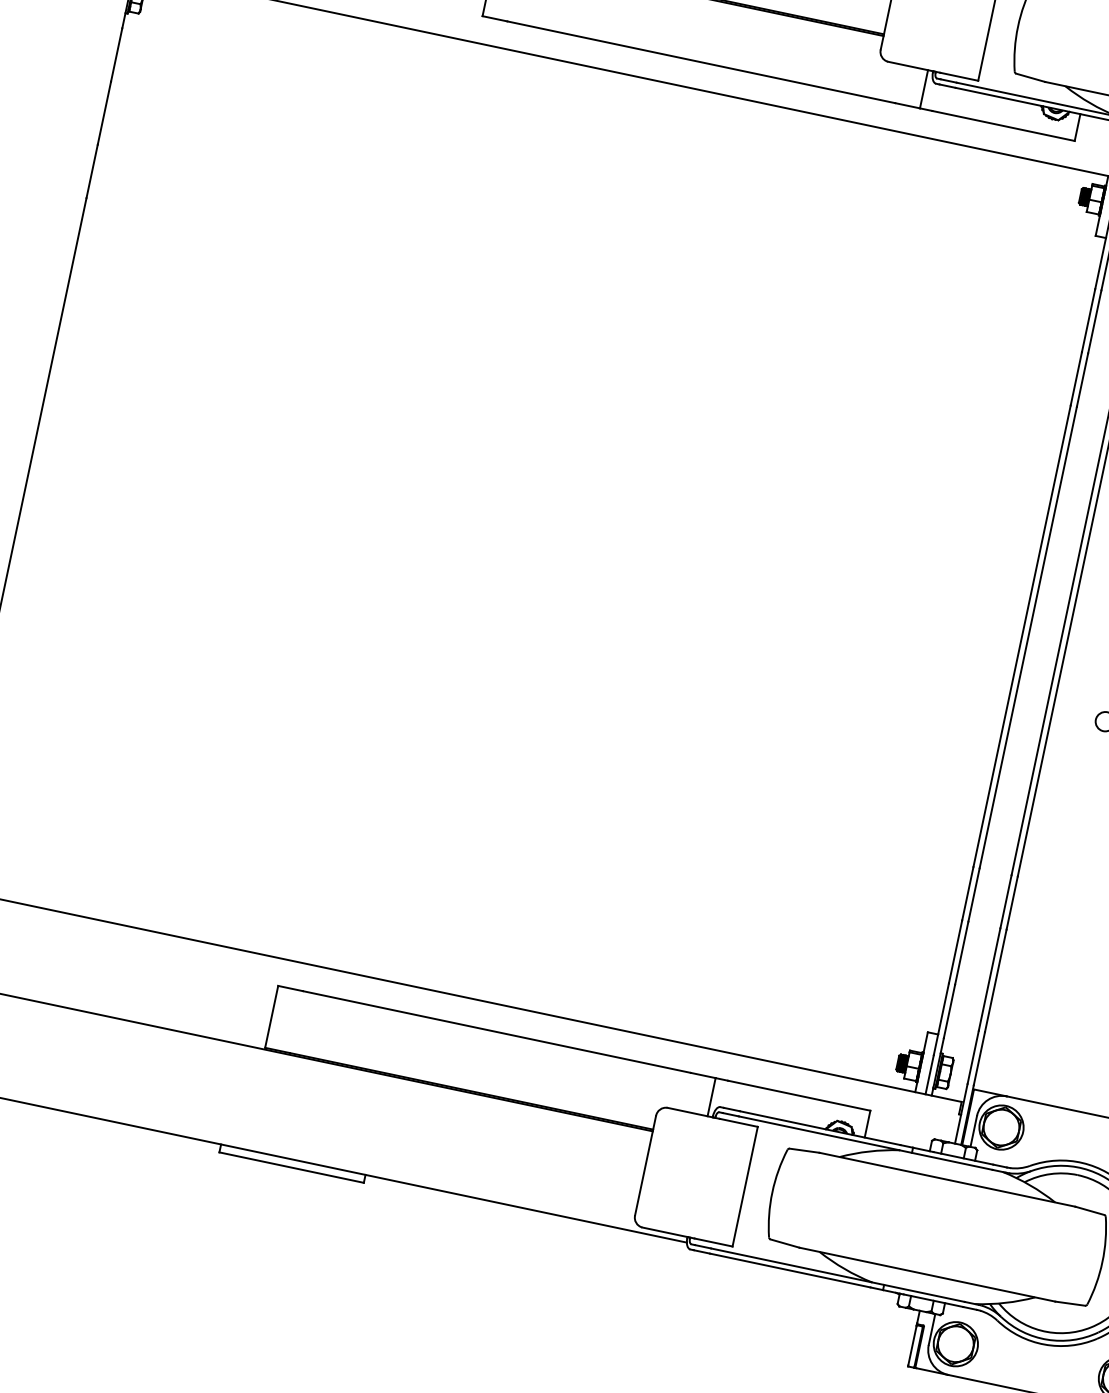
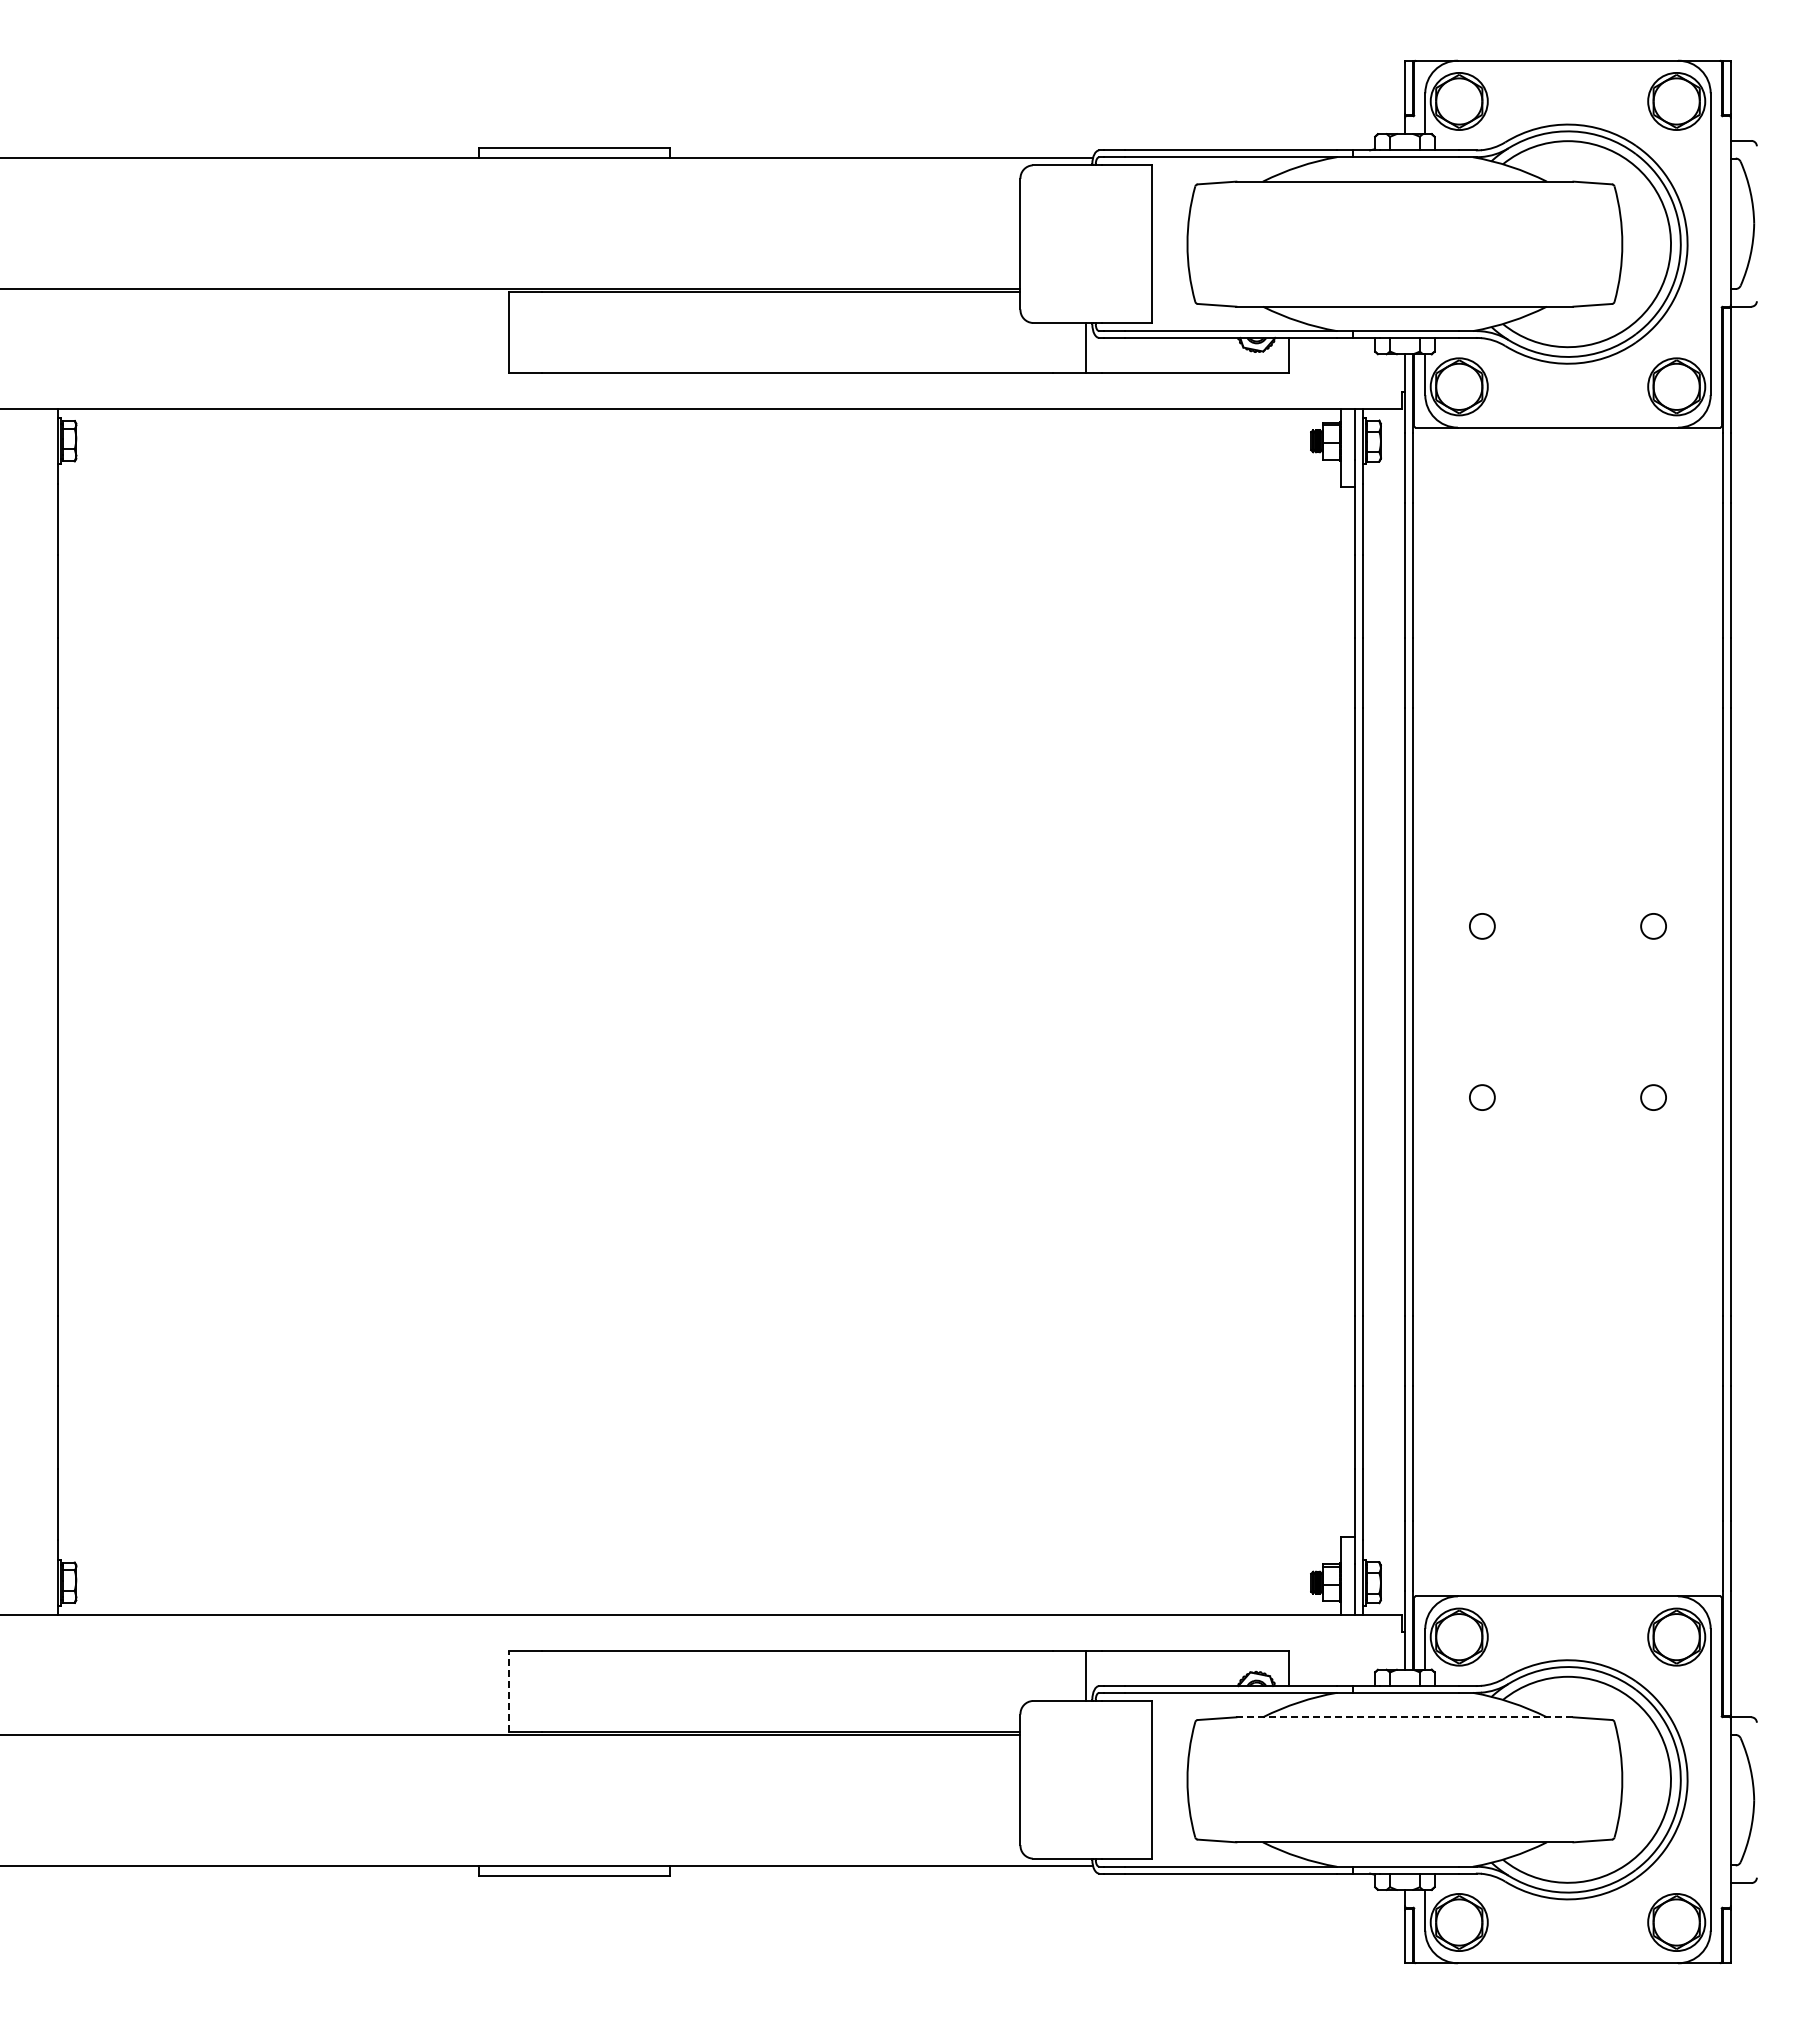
line: (271, 1016) -> (509, 1691), solid -> dashed
line: (947, 1179) -> (1404, 1717), solid -> dashed

